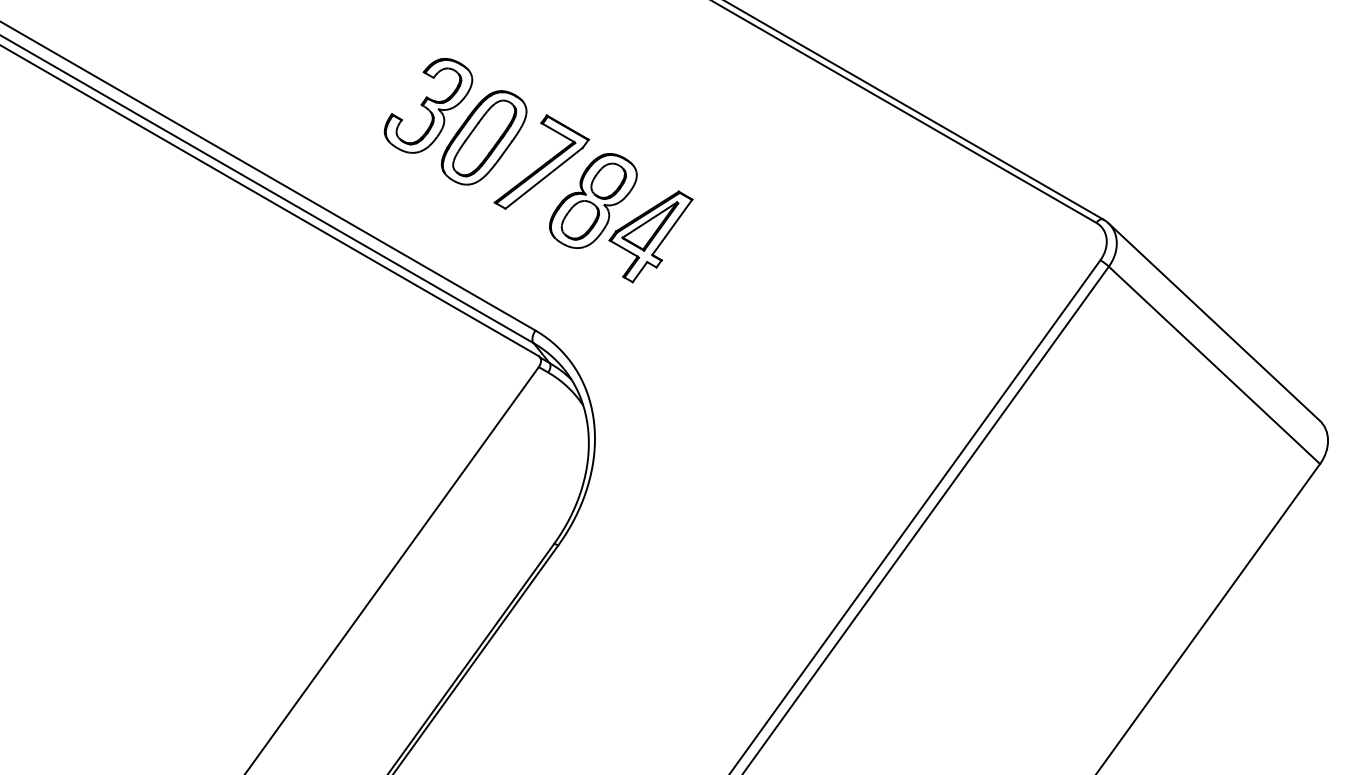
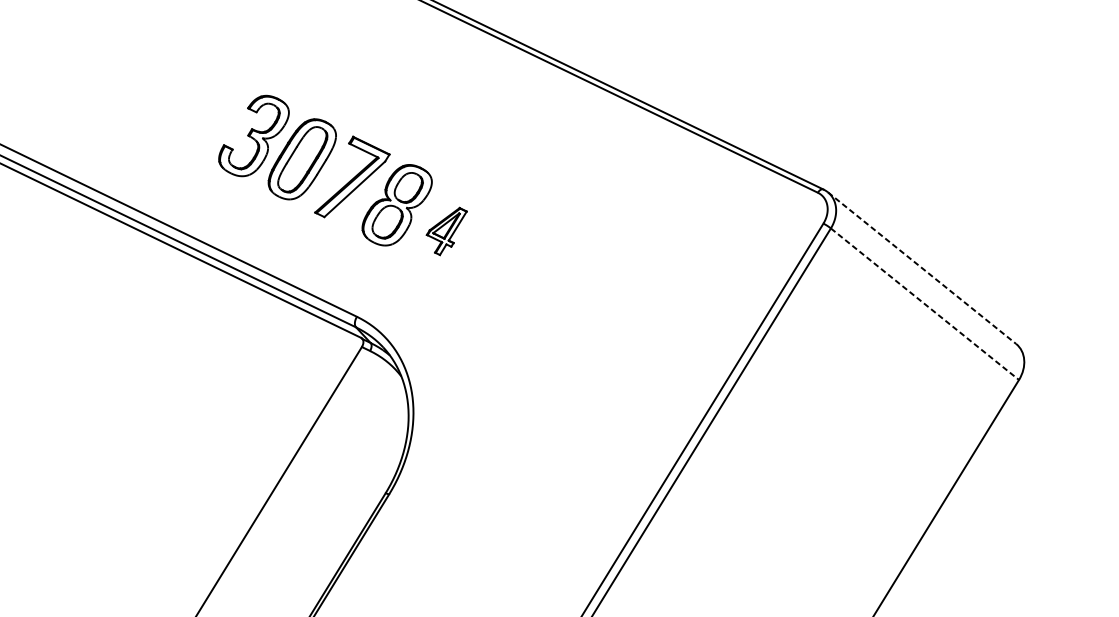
part: (650, 236) -> (447, 231), size x0.6
line: (1214, 322) -> (922, 268), solid -> dashed
line: (1214, 365) -> (924, 304), solid -> dashed

